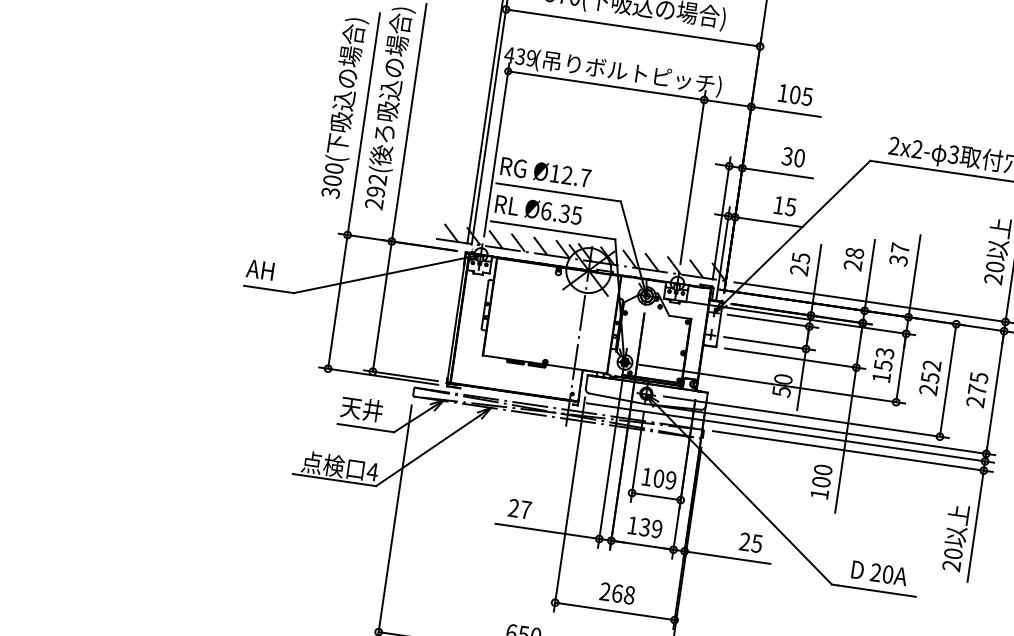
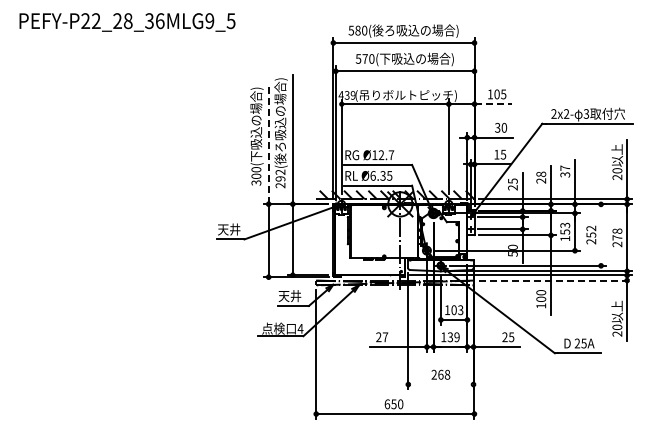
line: (786, 112) -> (493, 104), solid -> dashed
line: (363, 123) -> (268, 143), solid -> dashed
text: (267, 270) -> (228, 229), AH -> 天井
text: (979, 376) -> (617, 230), 275 -> 278
line: (949, 379) -> (601, 234), removed
line: (854, 451) -> (556, 280), solid -> dashed
text: (670, 479) -> (460, 309), 109 -> 103
text: (886, 574) -> (583, 343), 20A -> 25A
line: (614, 611) -> (440, 384), removed

